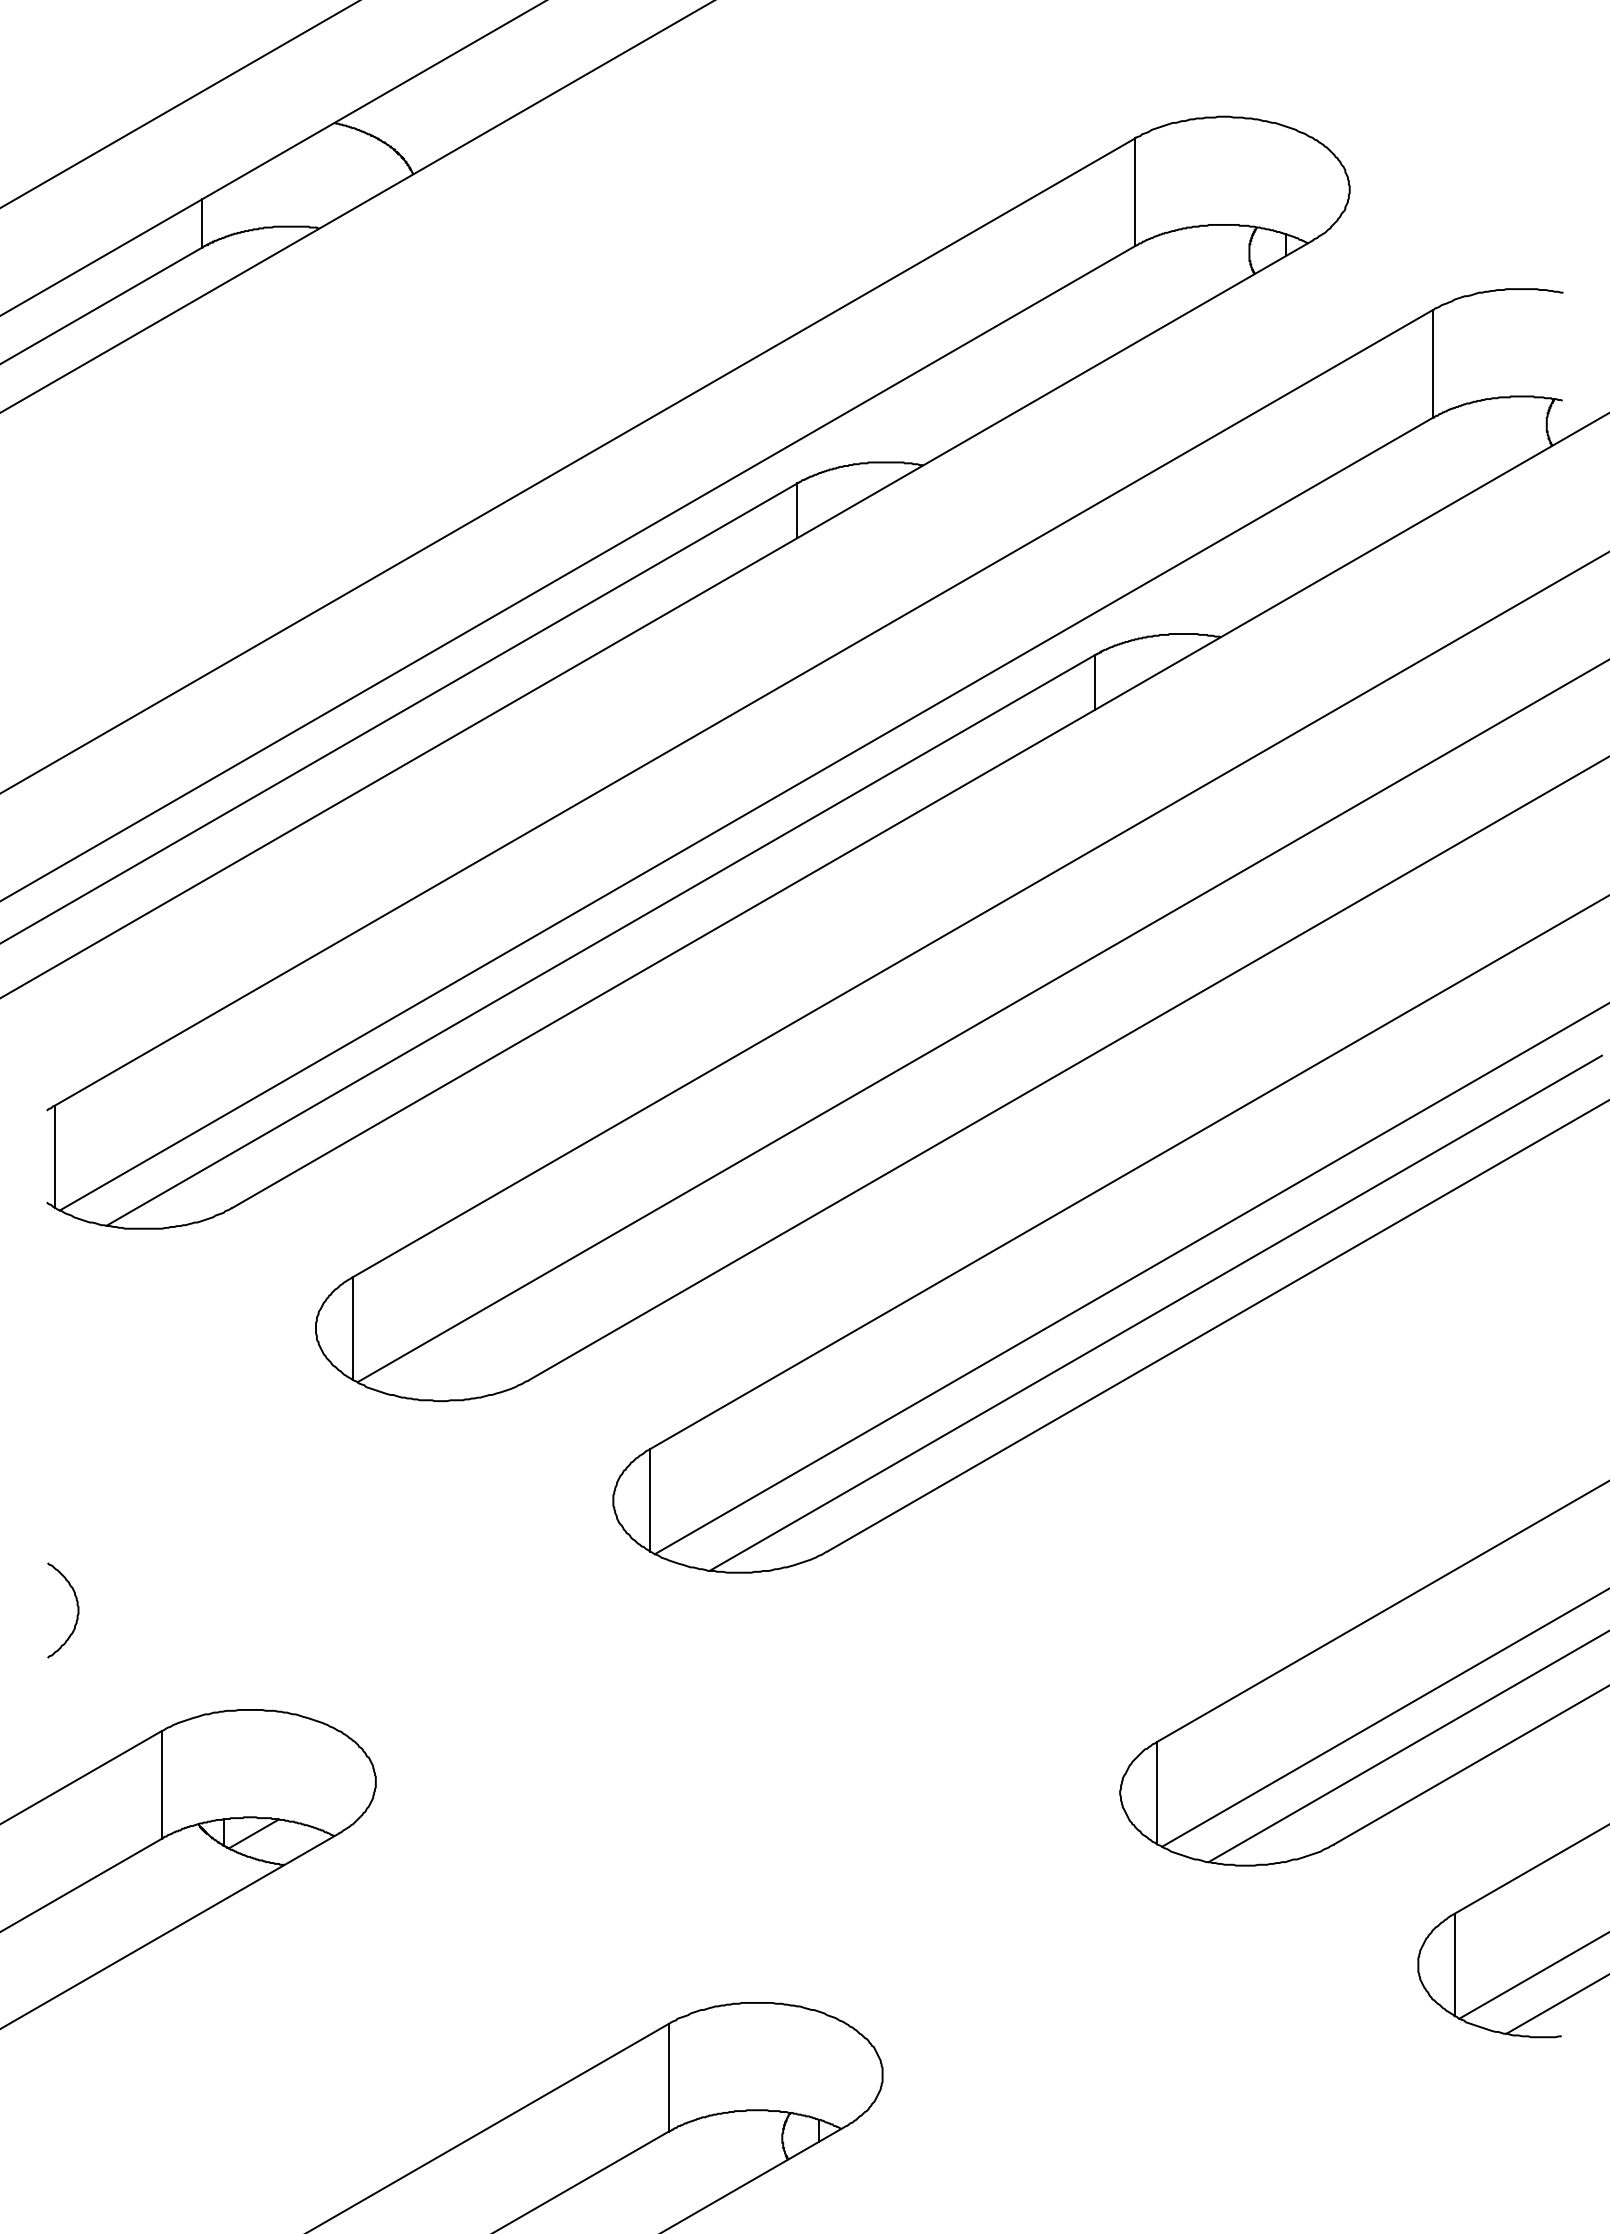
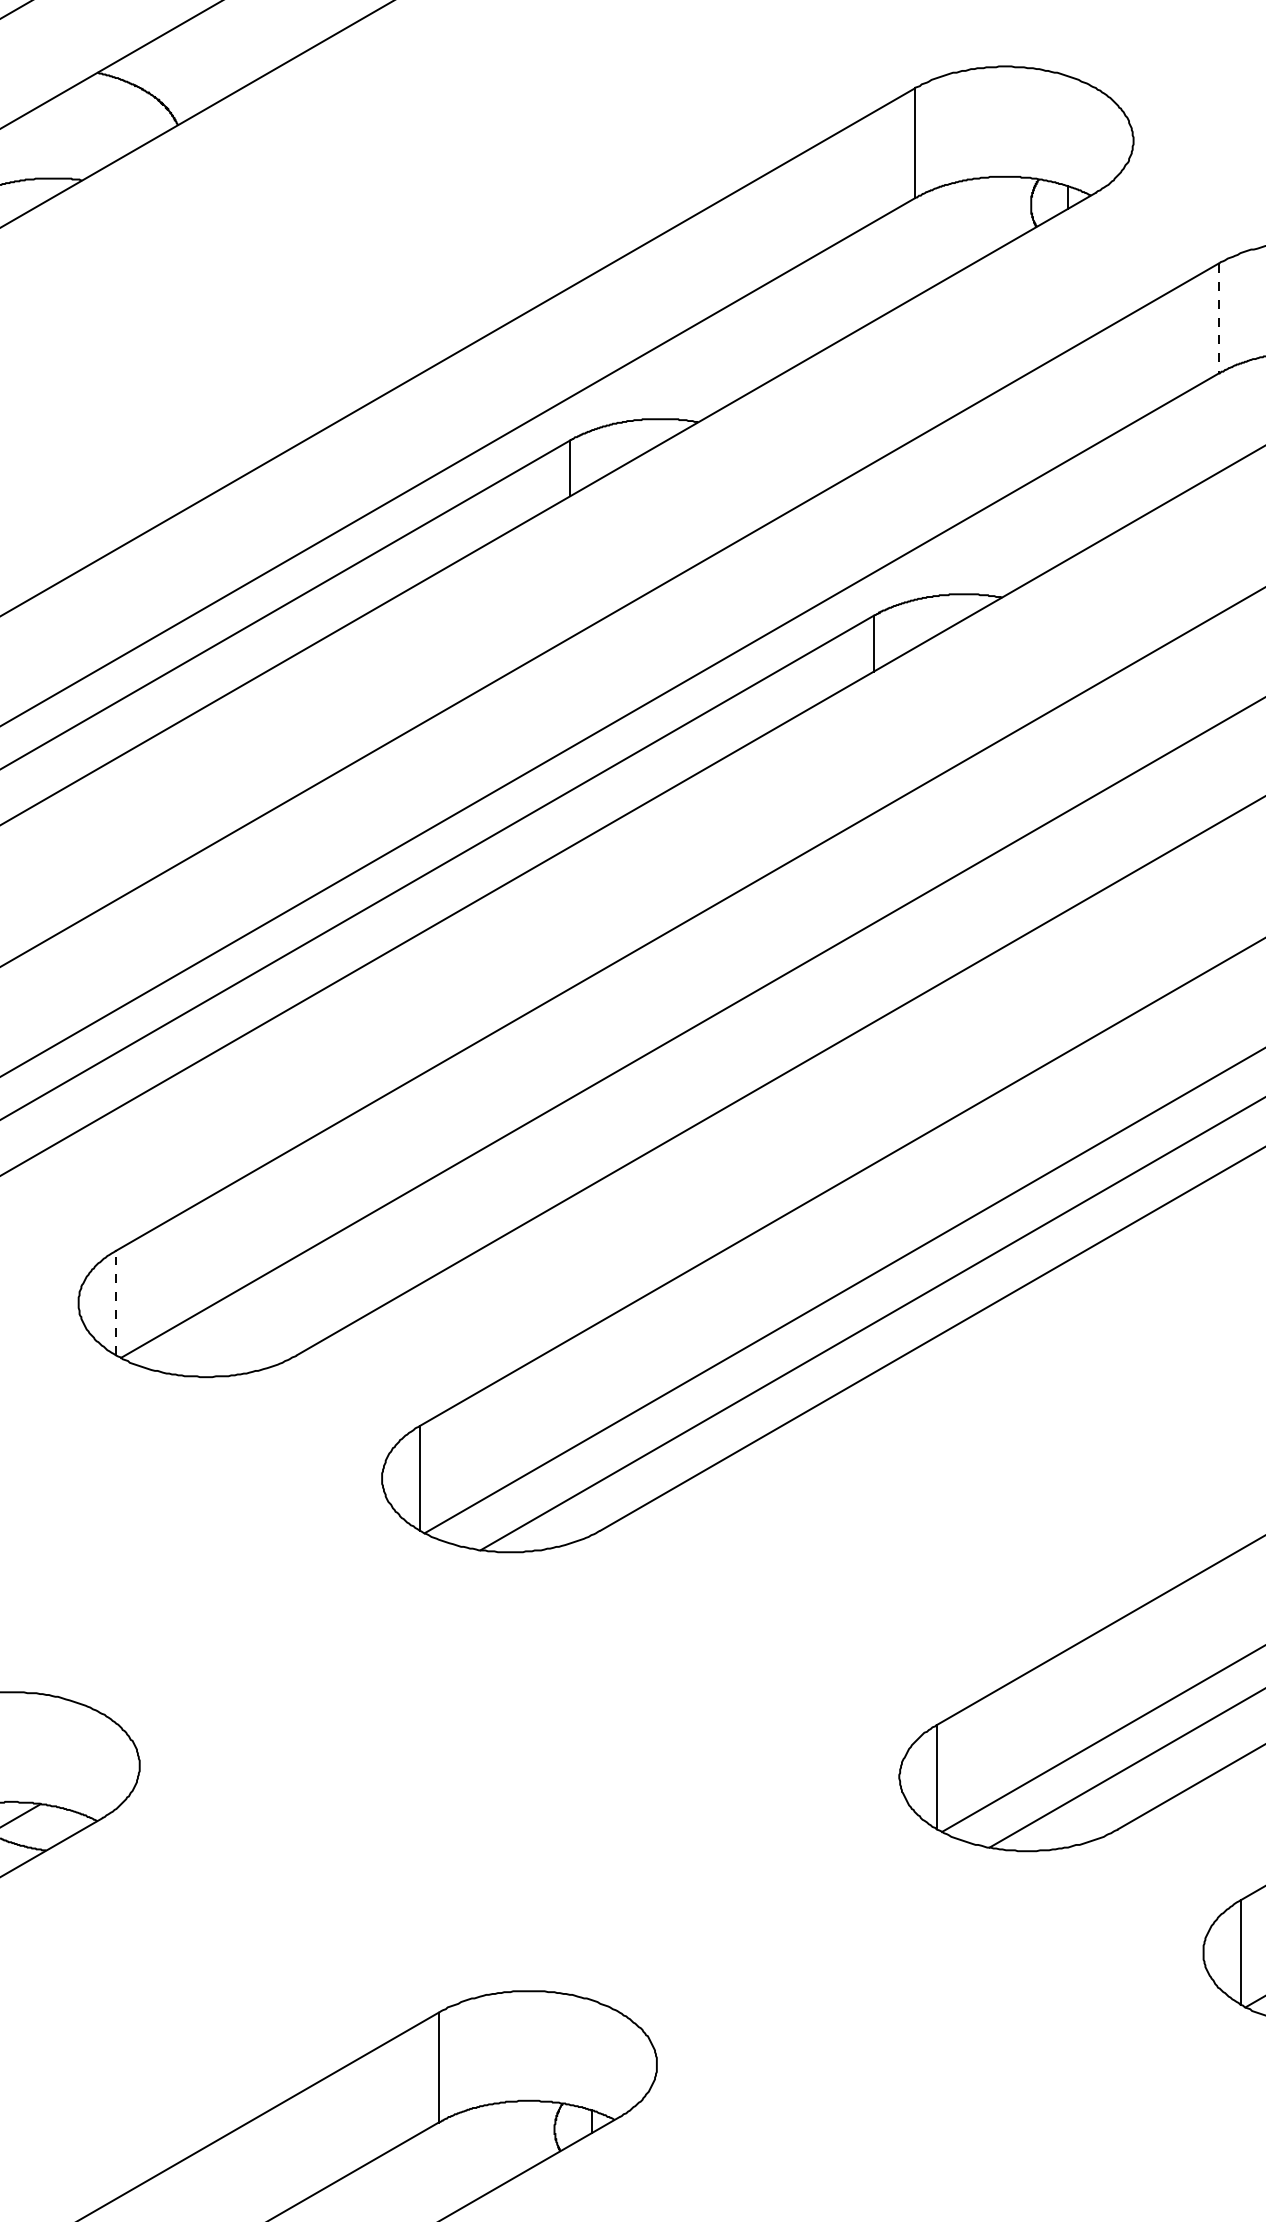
line: (1432, 363) -> (1218, 318), solid -> dashed
line: (352, 1328) -> (115, 1303), solid -> dashed

